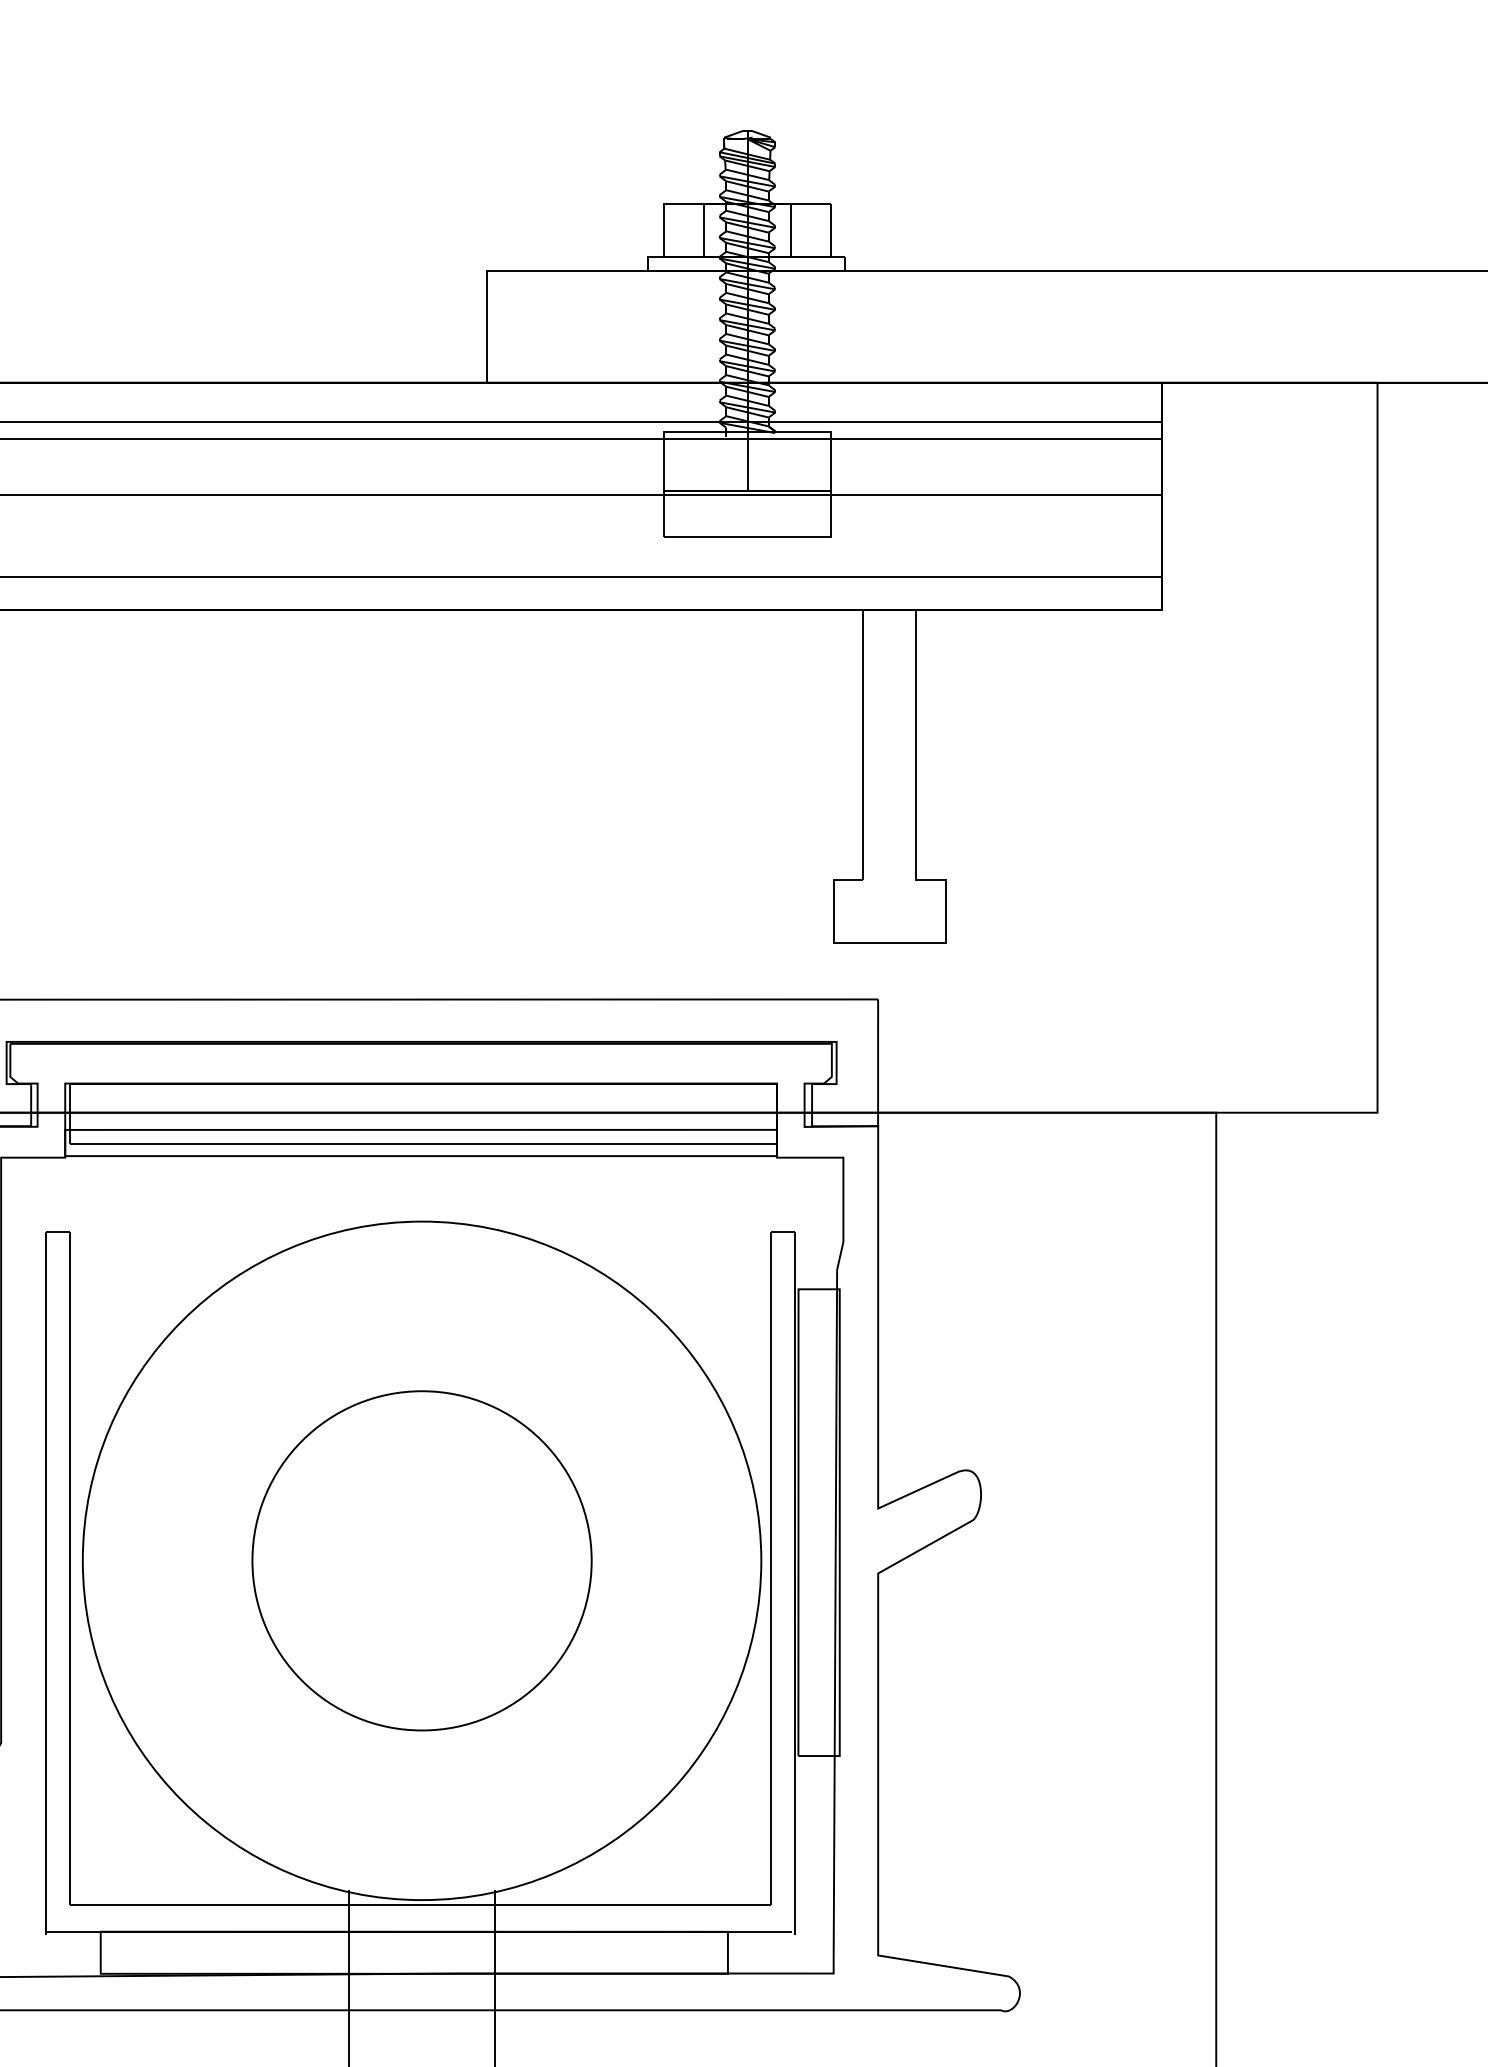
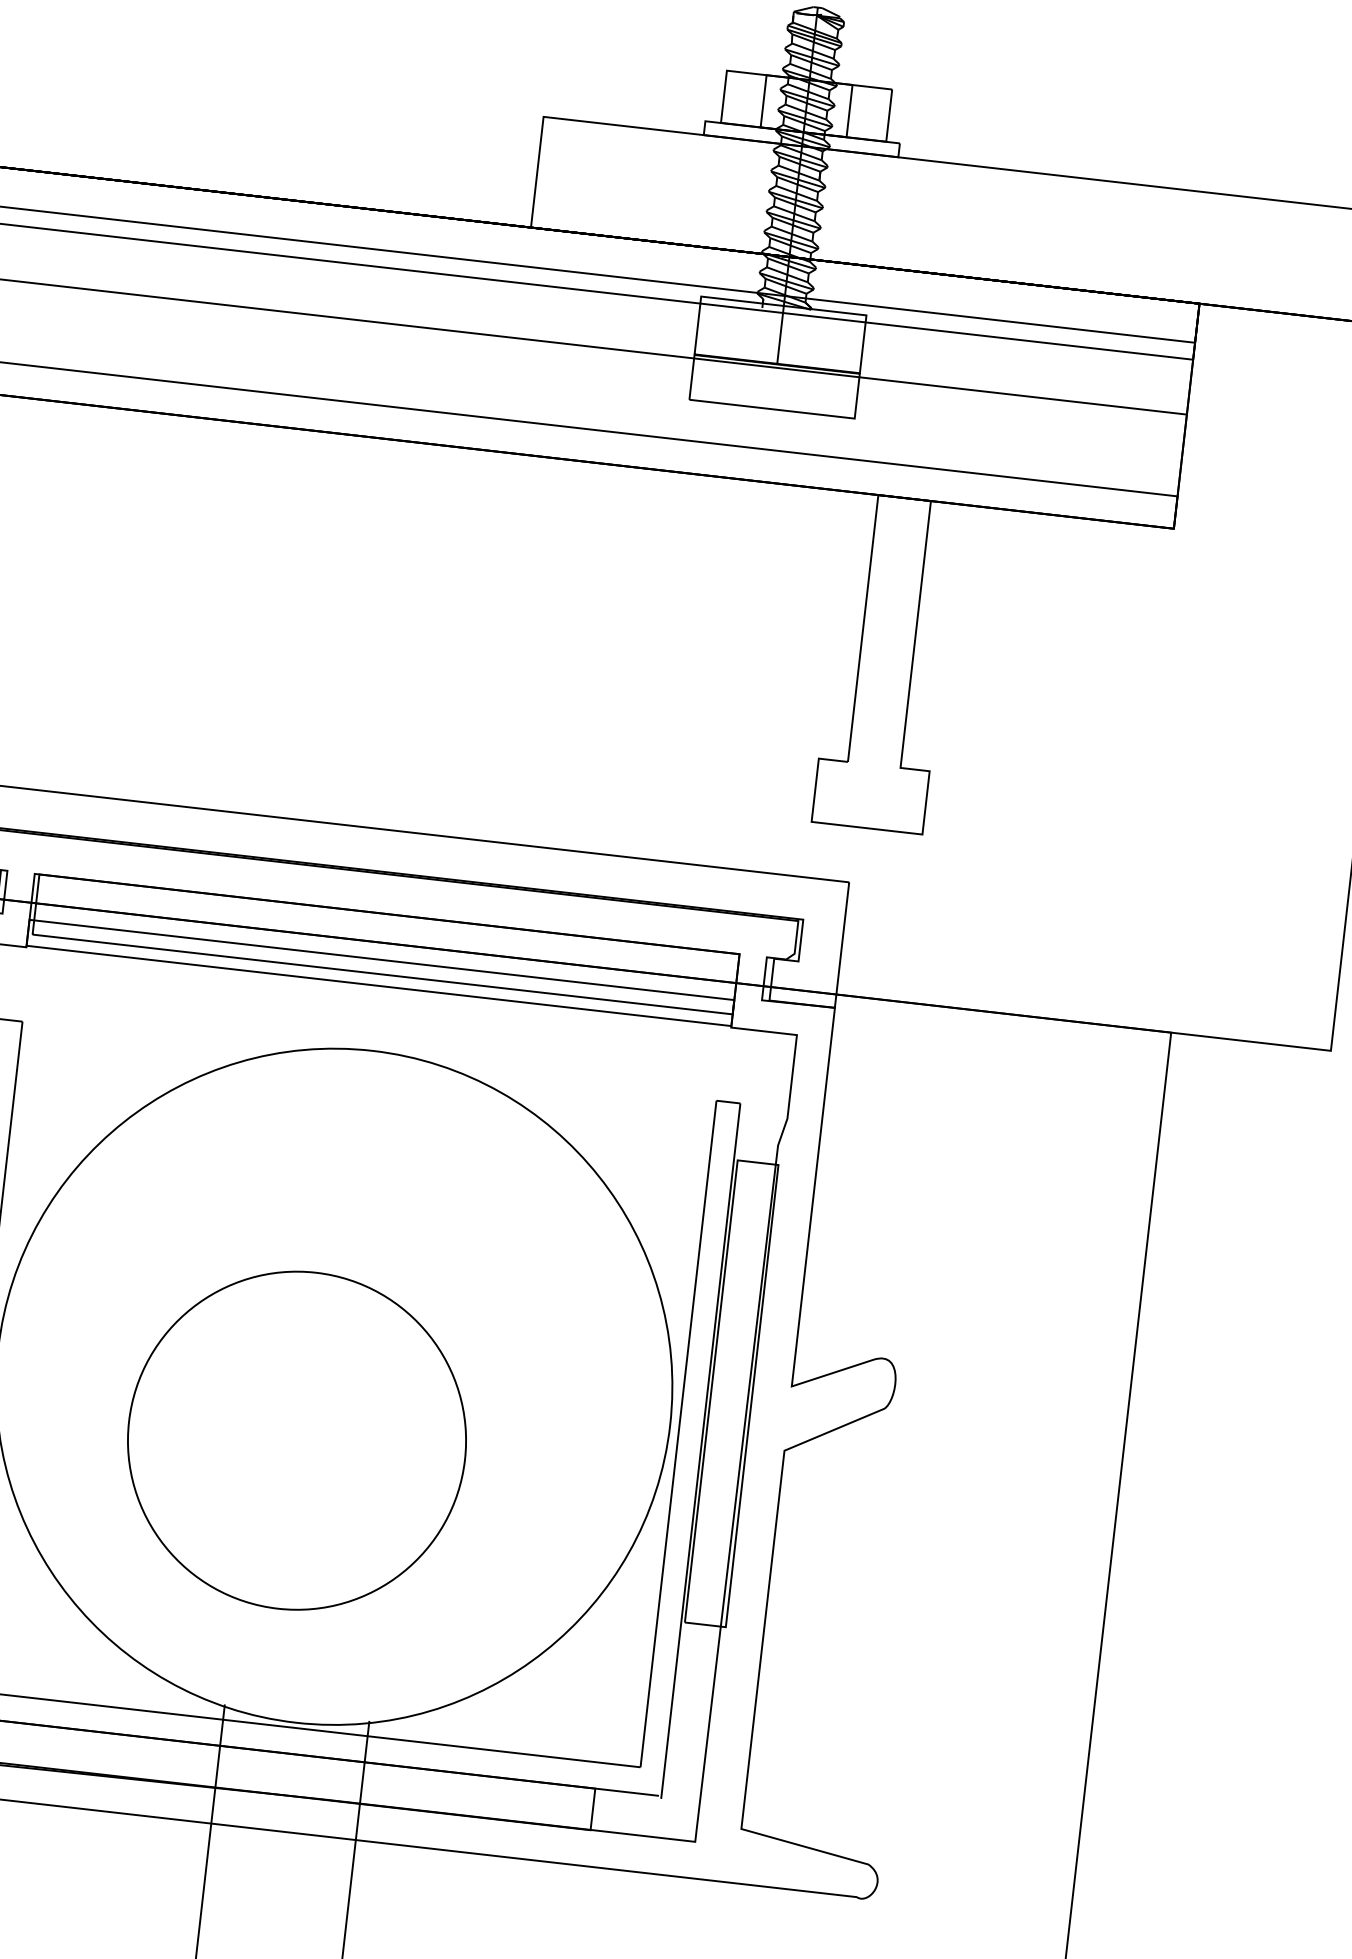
part: (421, 1560) -> (296, 1440), moved

